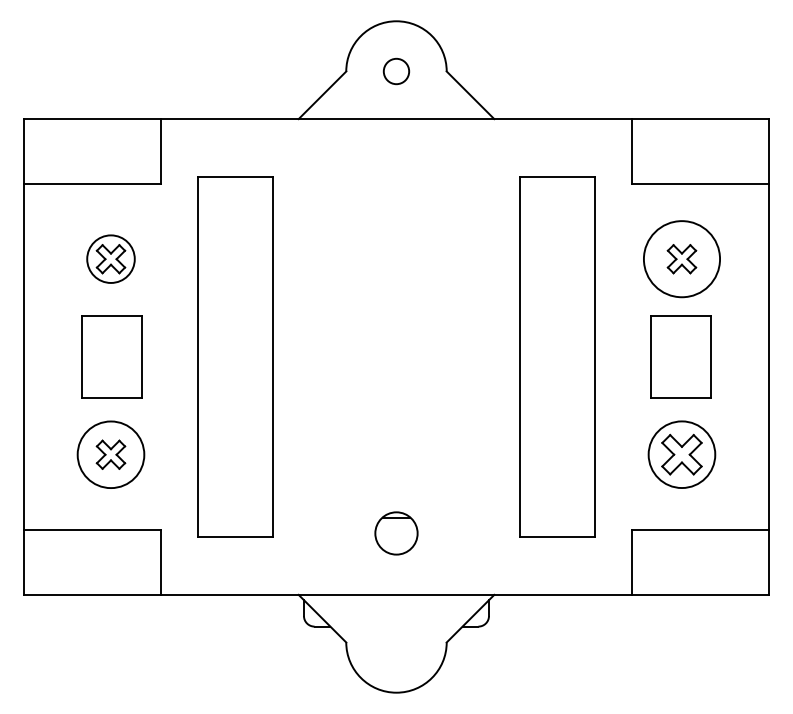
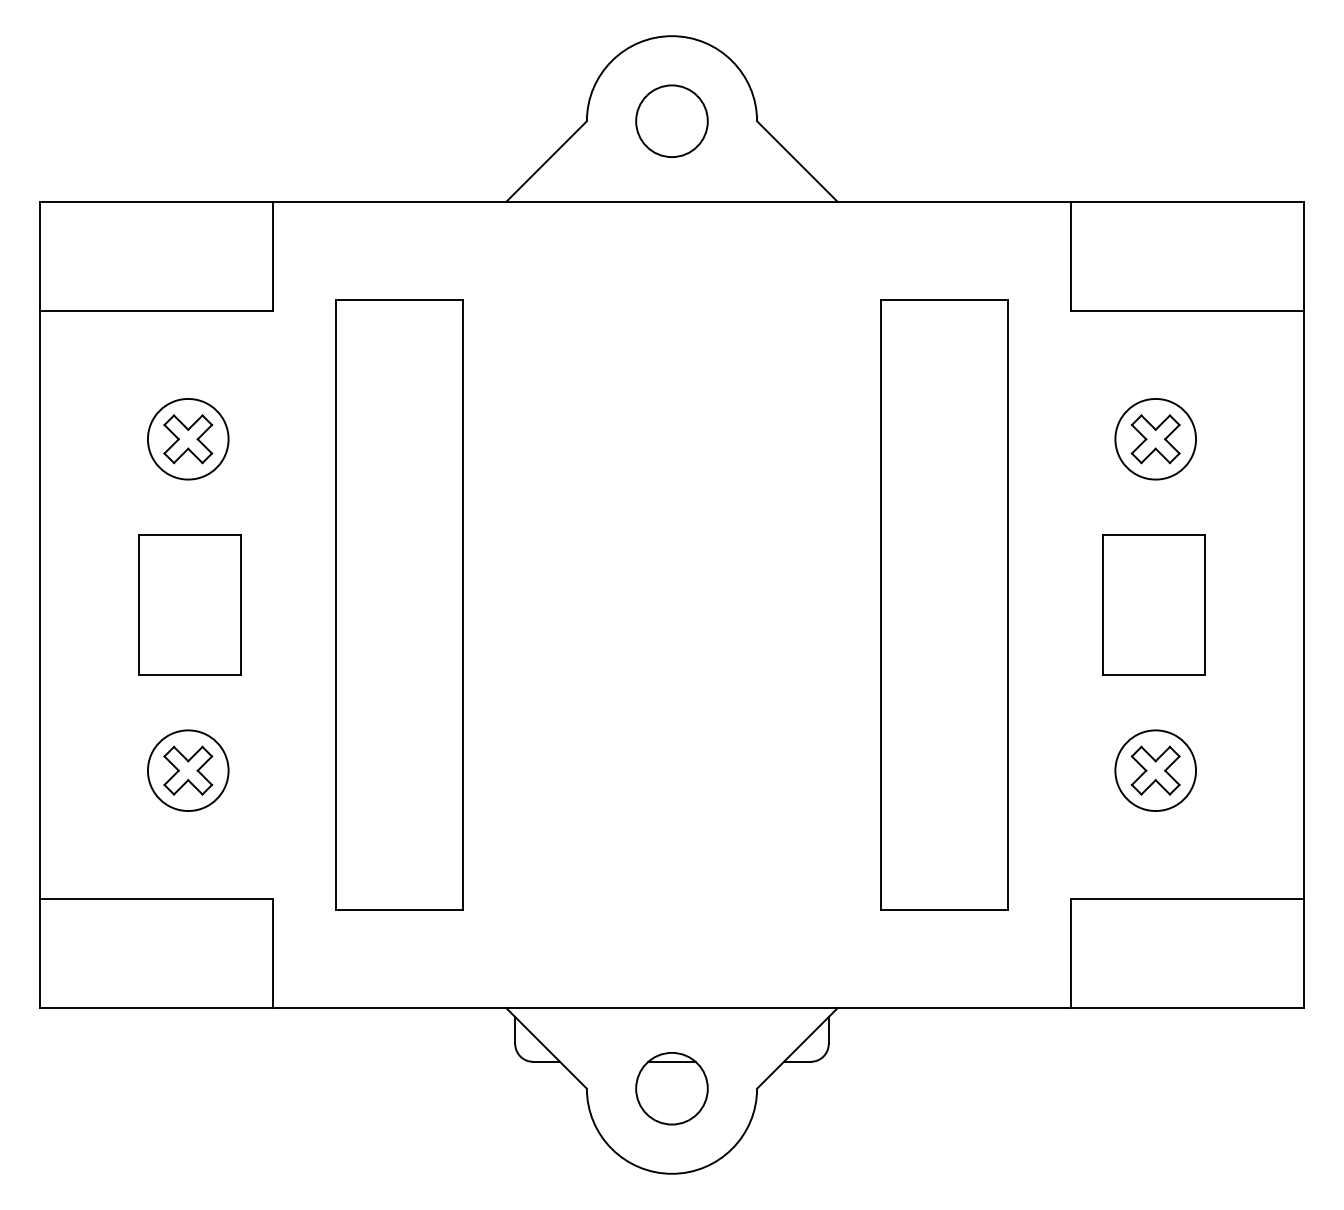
circle: (396, 71) -> (672, 121), size x1.67
circle: (681, 258) -> (1154, 438), size x0.62
circle: (110, 454) -> (187, 770), size x0.71
part: (681, 454) -> (1154, 770), size x0.71
part: (396, 533) -> (672, 1088), moved

